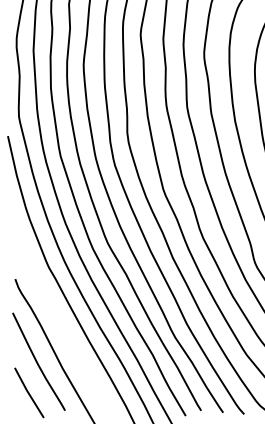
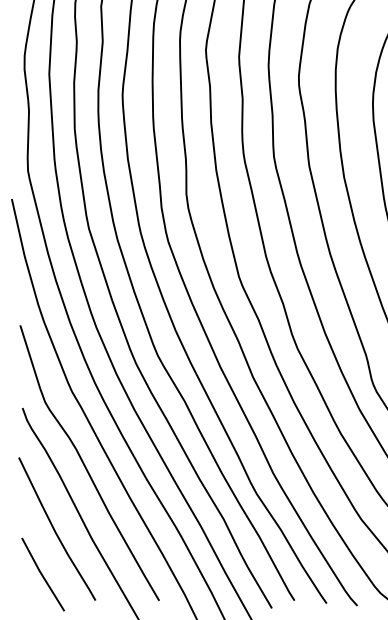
curve: (58, 317) -> (85, 464), added

